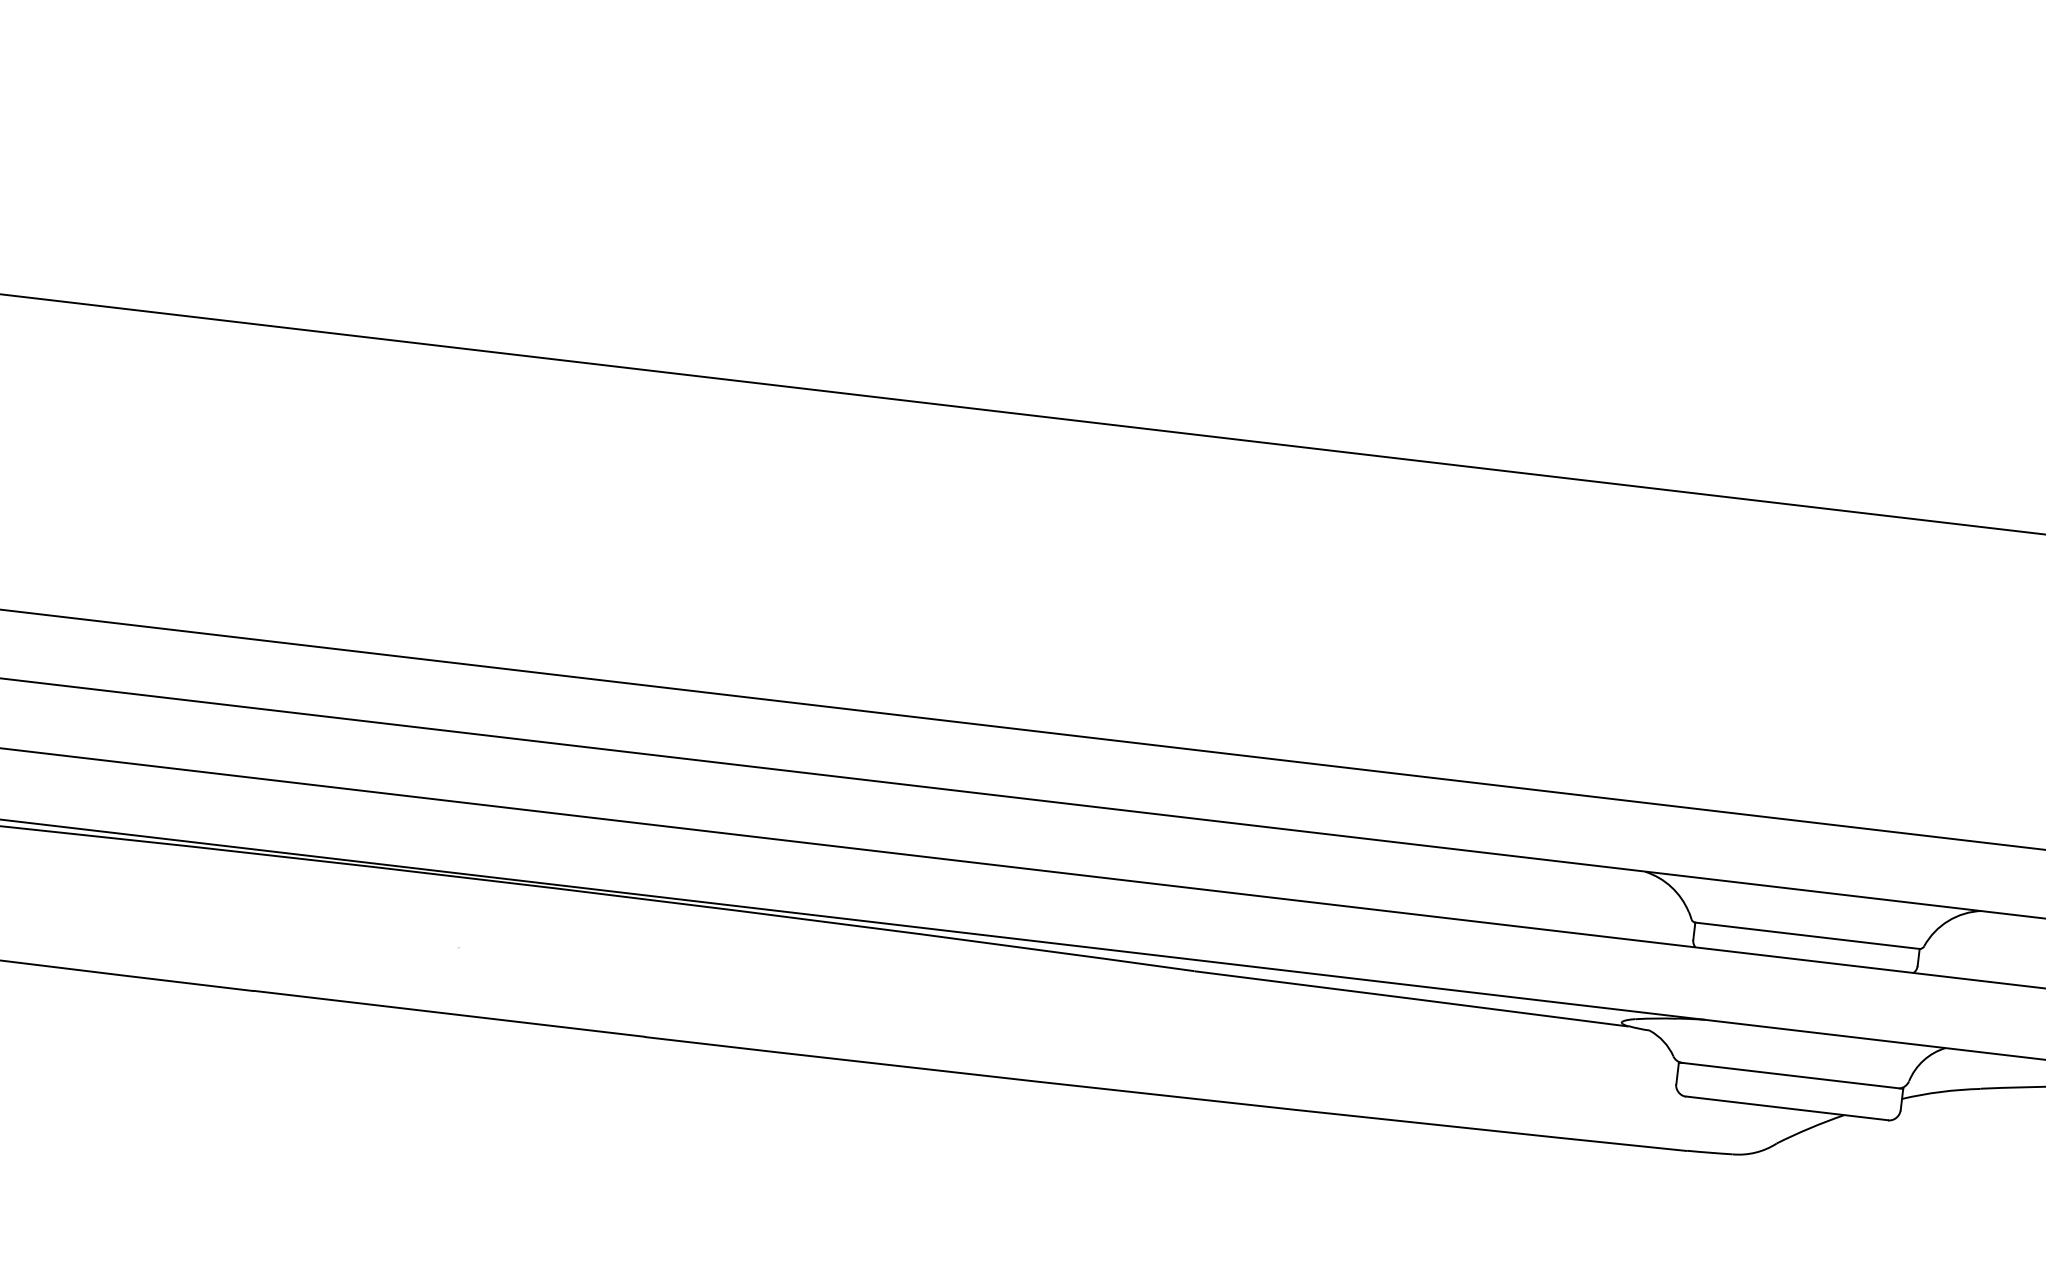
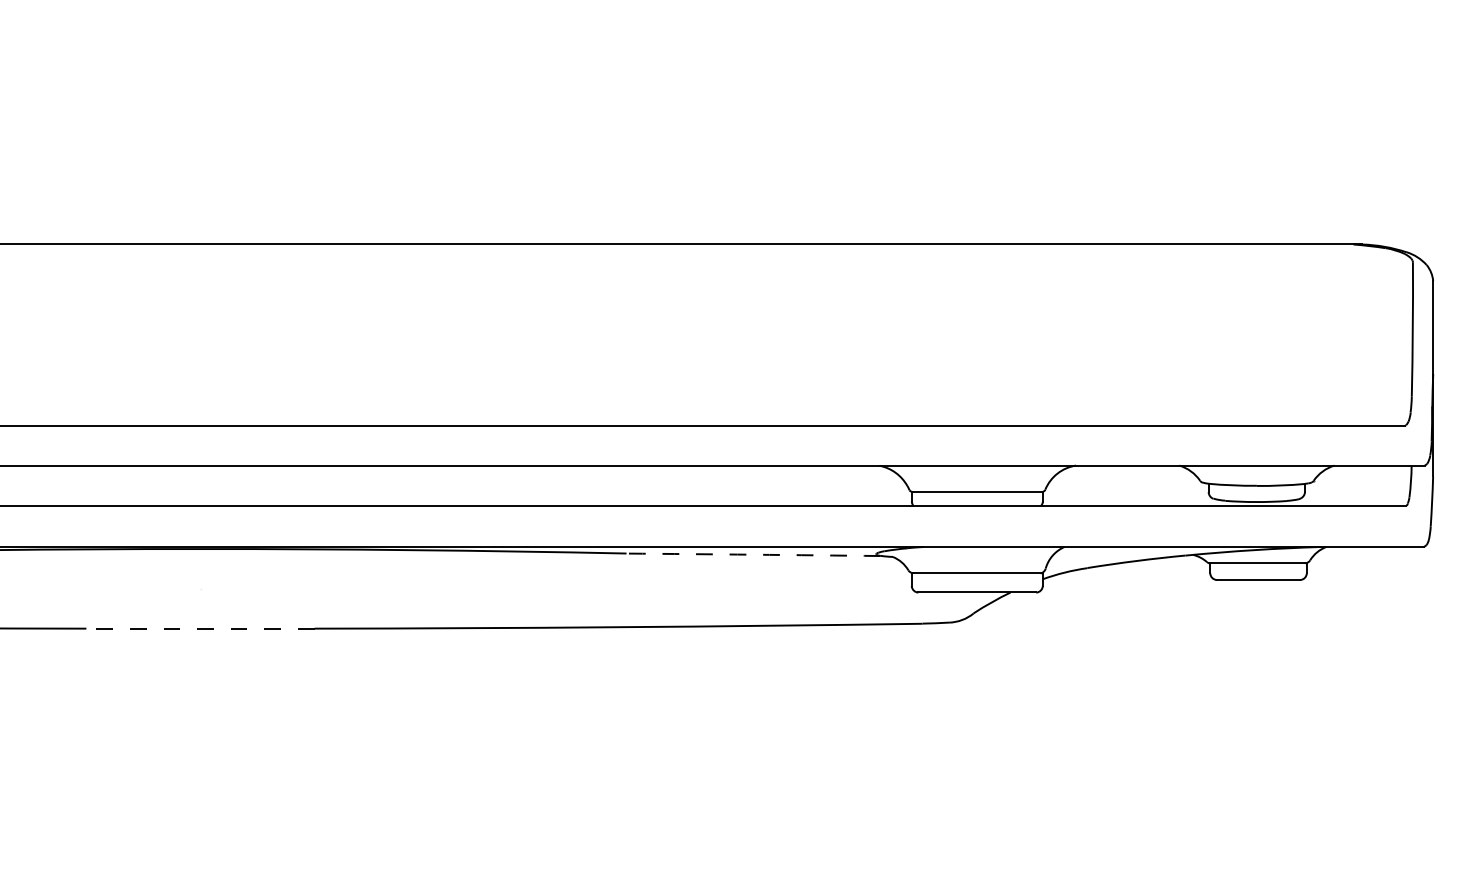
arc: (1411, 998) -> (753, 554), solid -> dashed
line: (447, 1013) -> (199, 628), solid -> dashed

